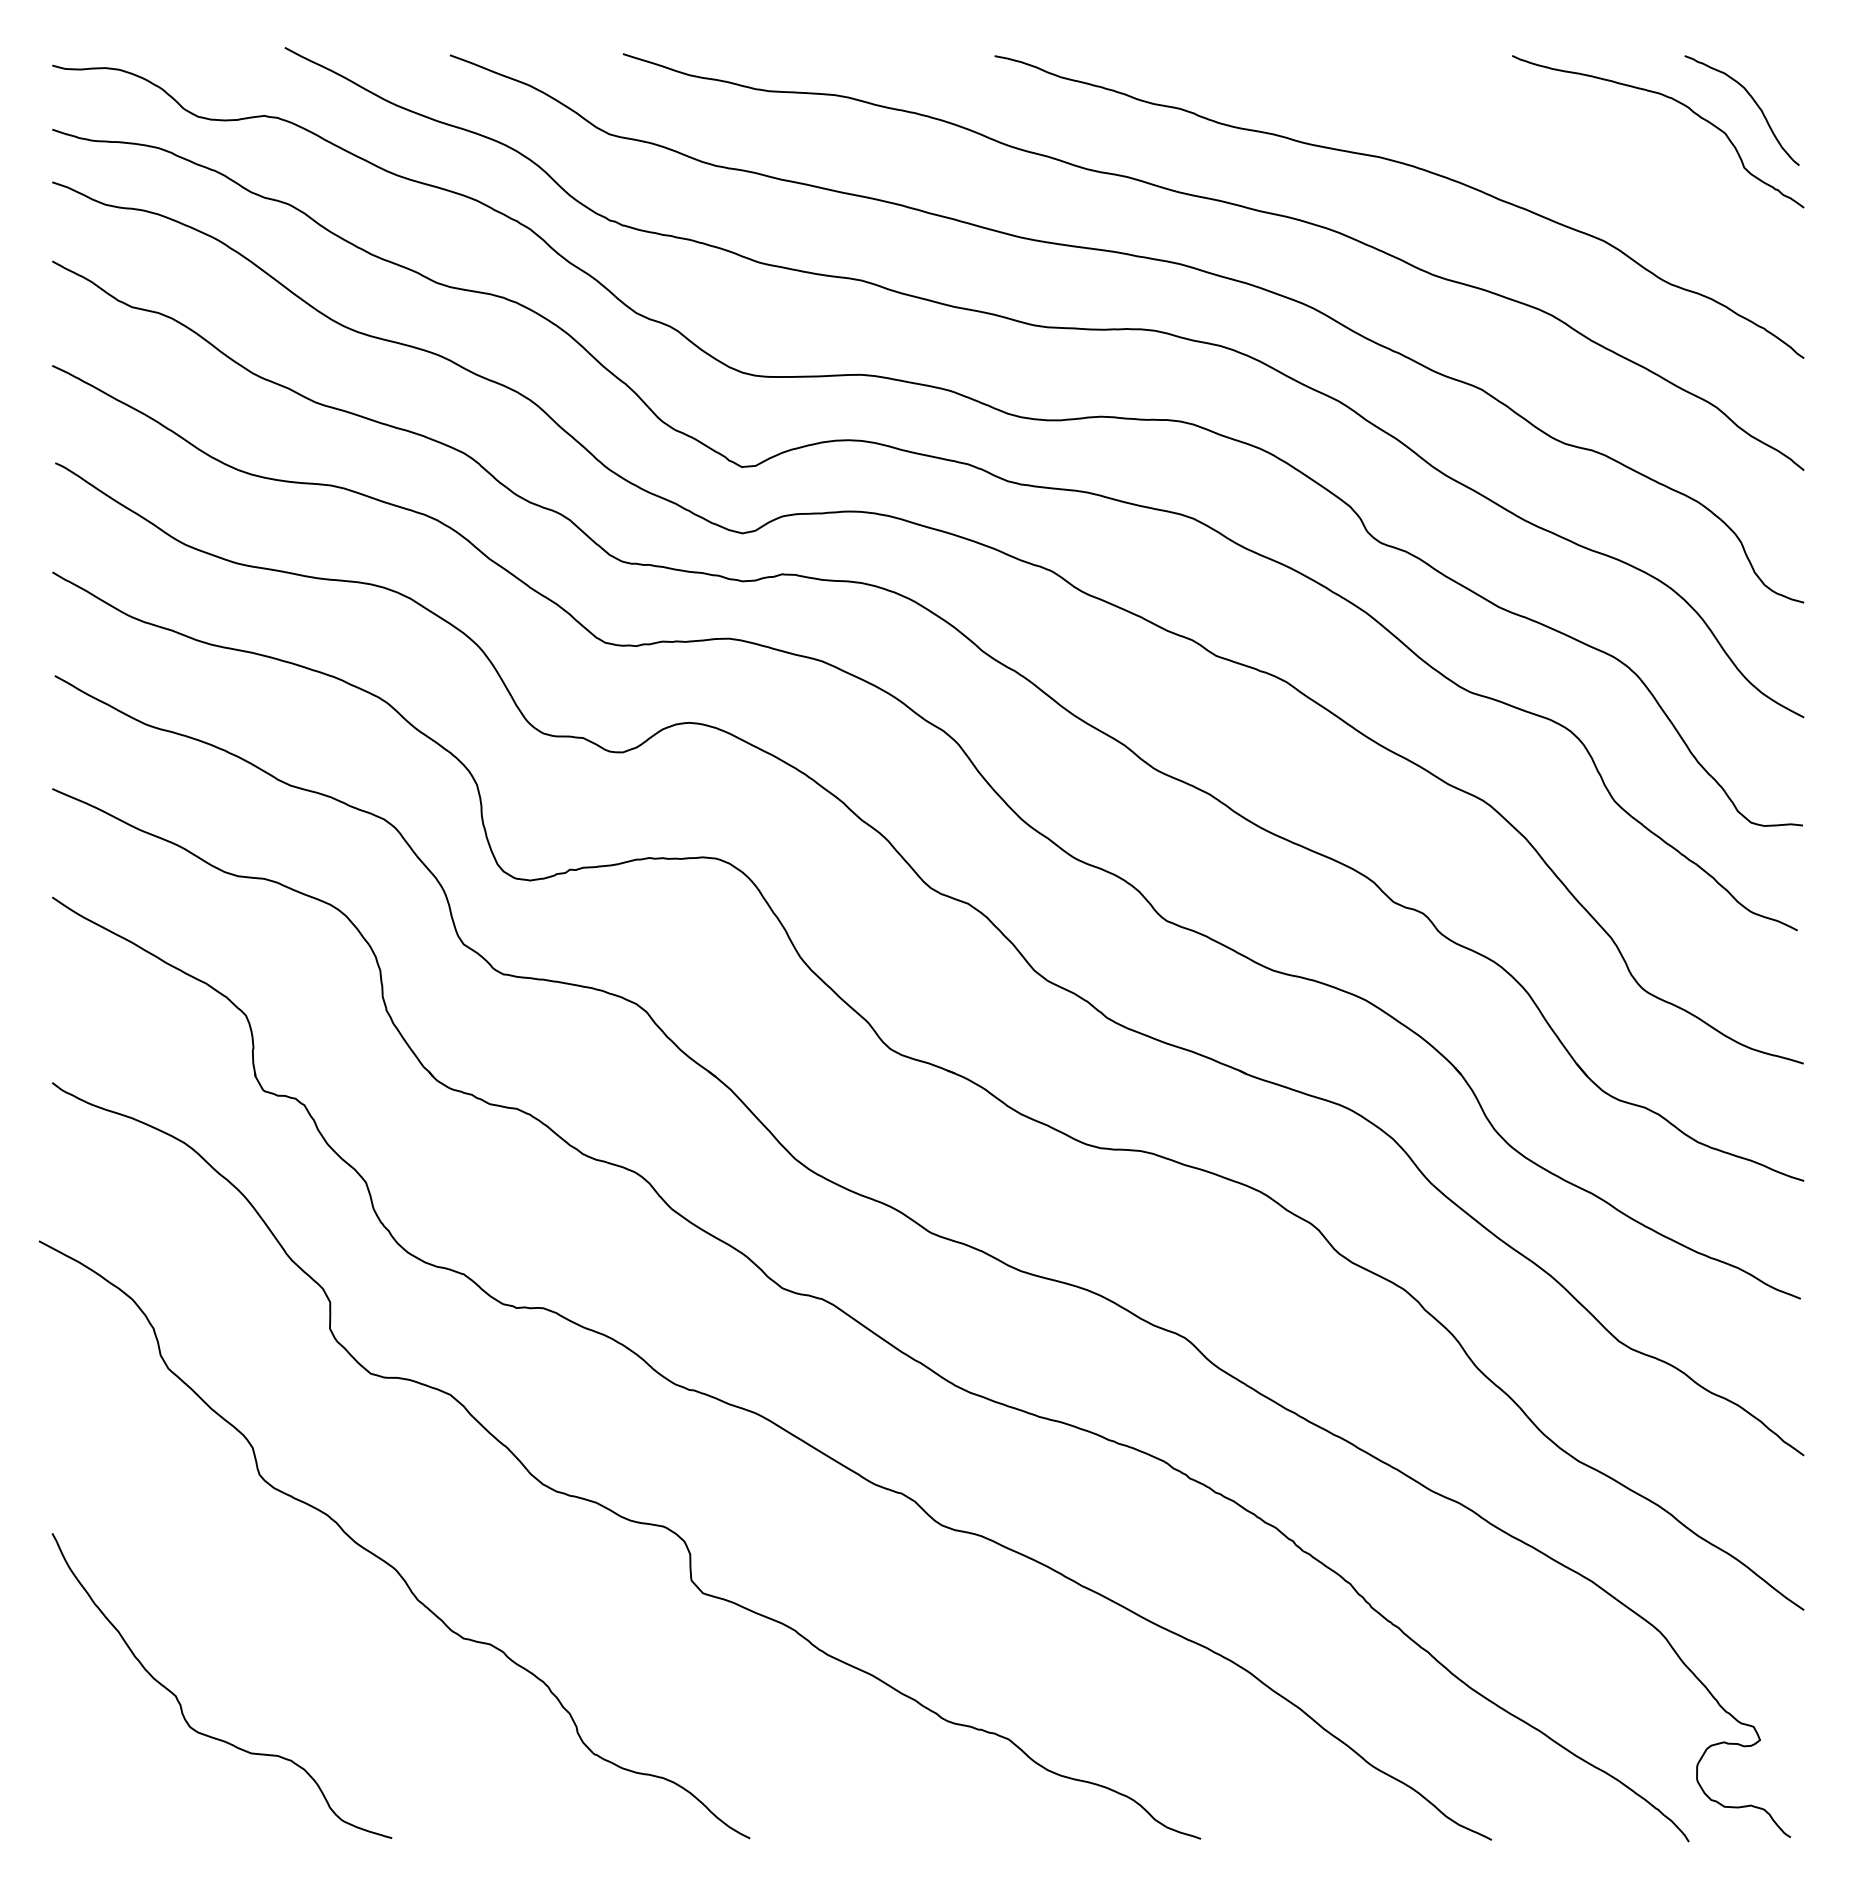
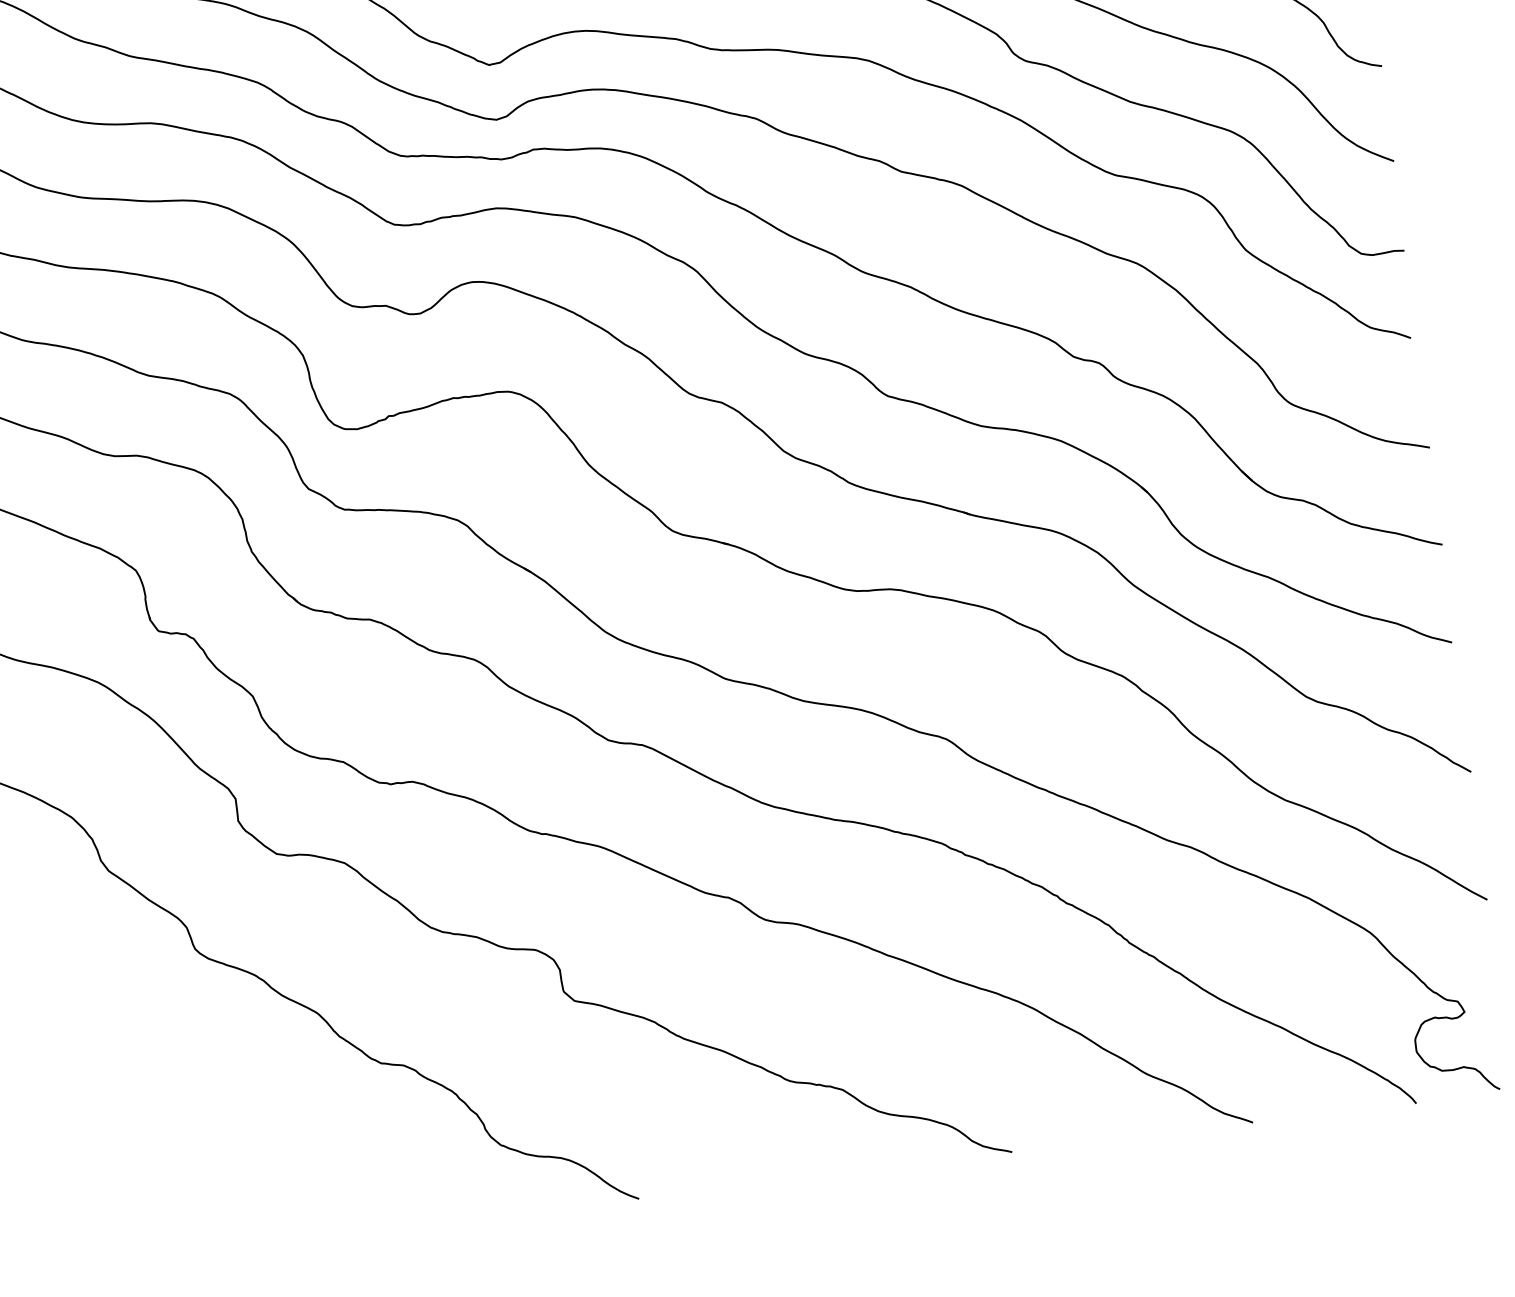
curve: (181, 1704) -> (154, 1147), removed

